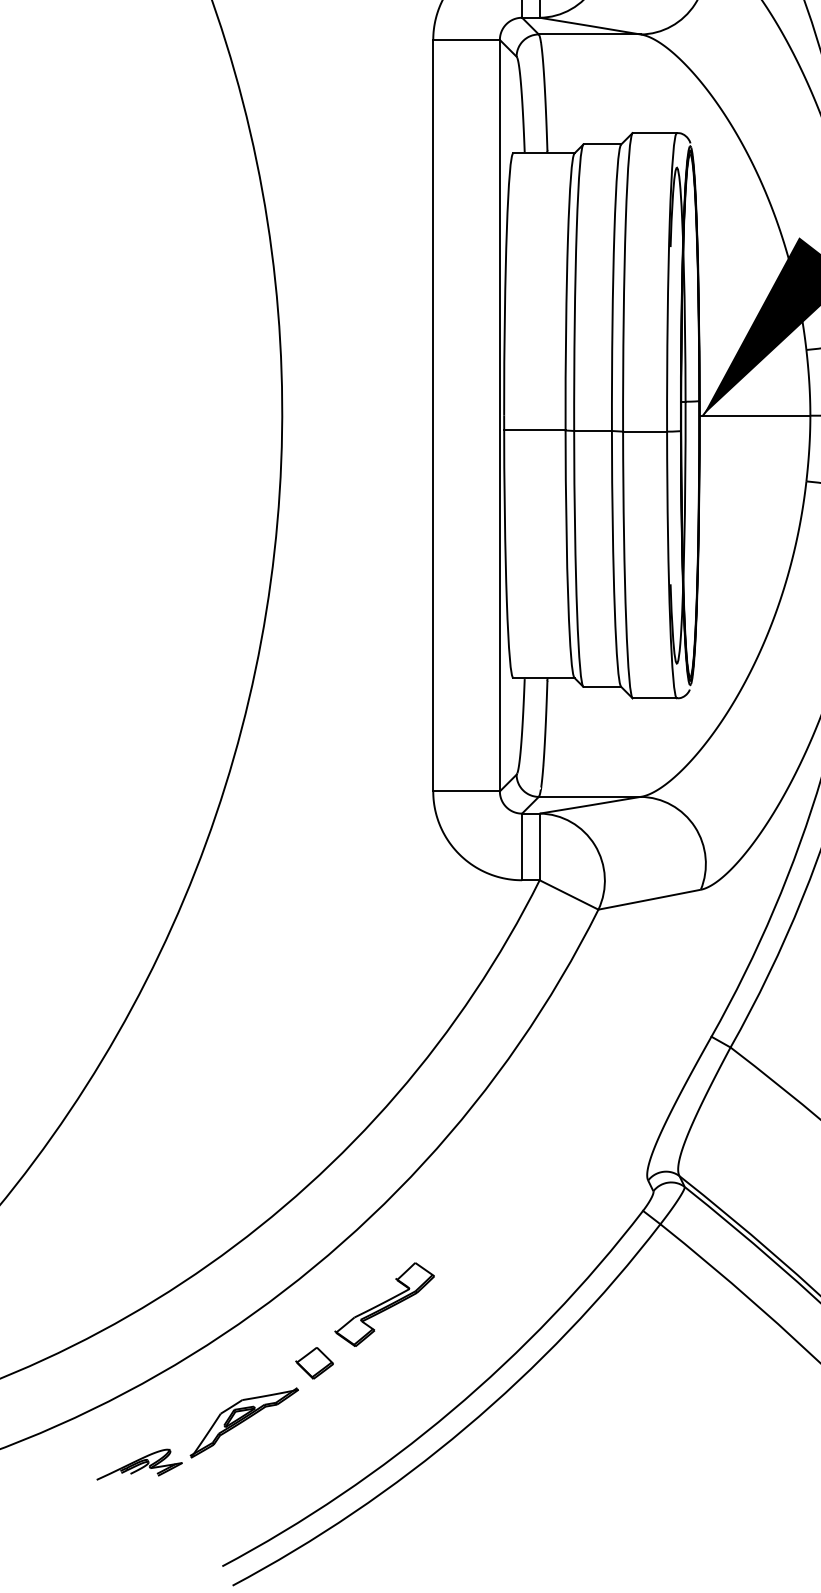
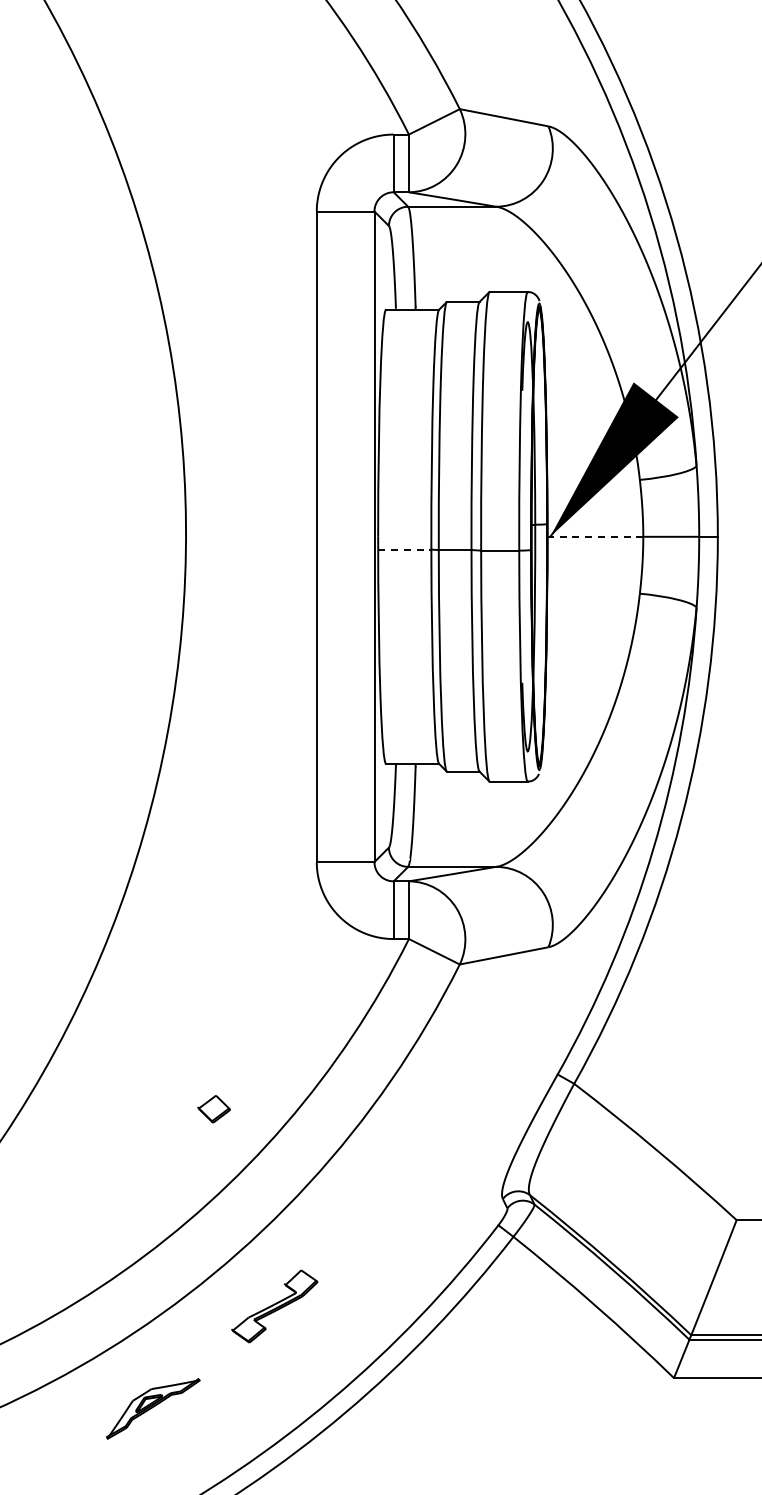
line: (755, 415) -> (595, 536), solid -> dashed
line: (534, 430) -> (404, 549), solid -> dashed
part: (313, 1363) -> (213, 1109), moved
part: (139, 1464) -> (62, 1444), removed

